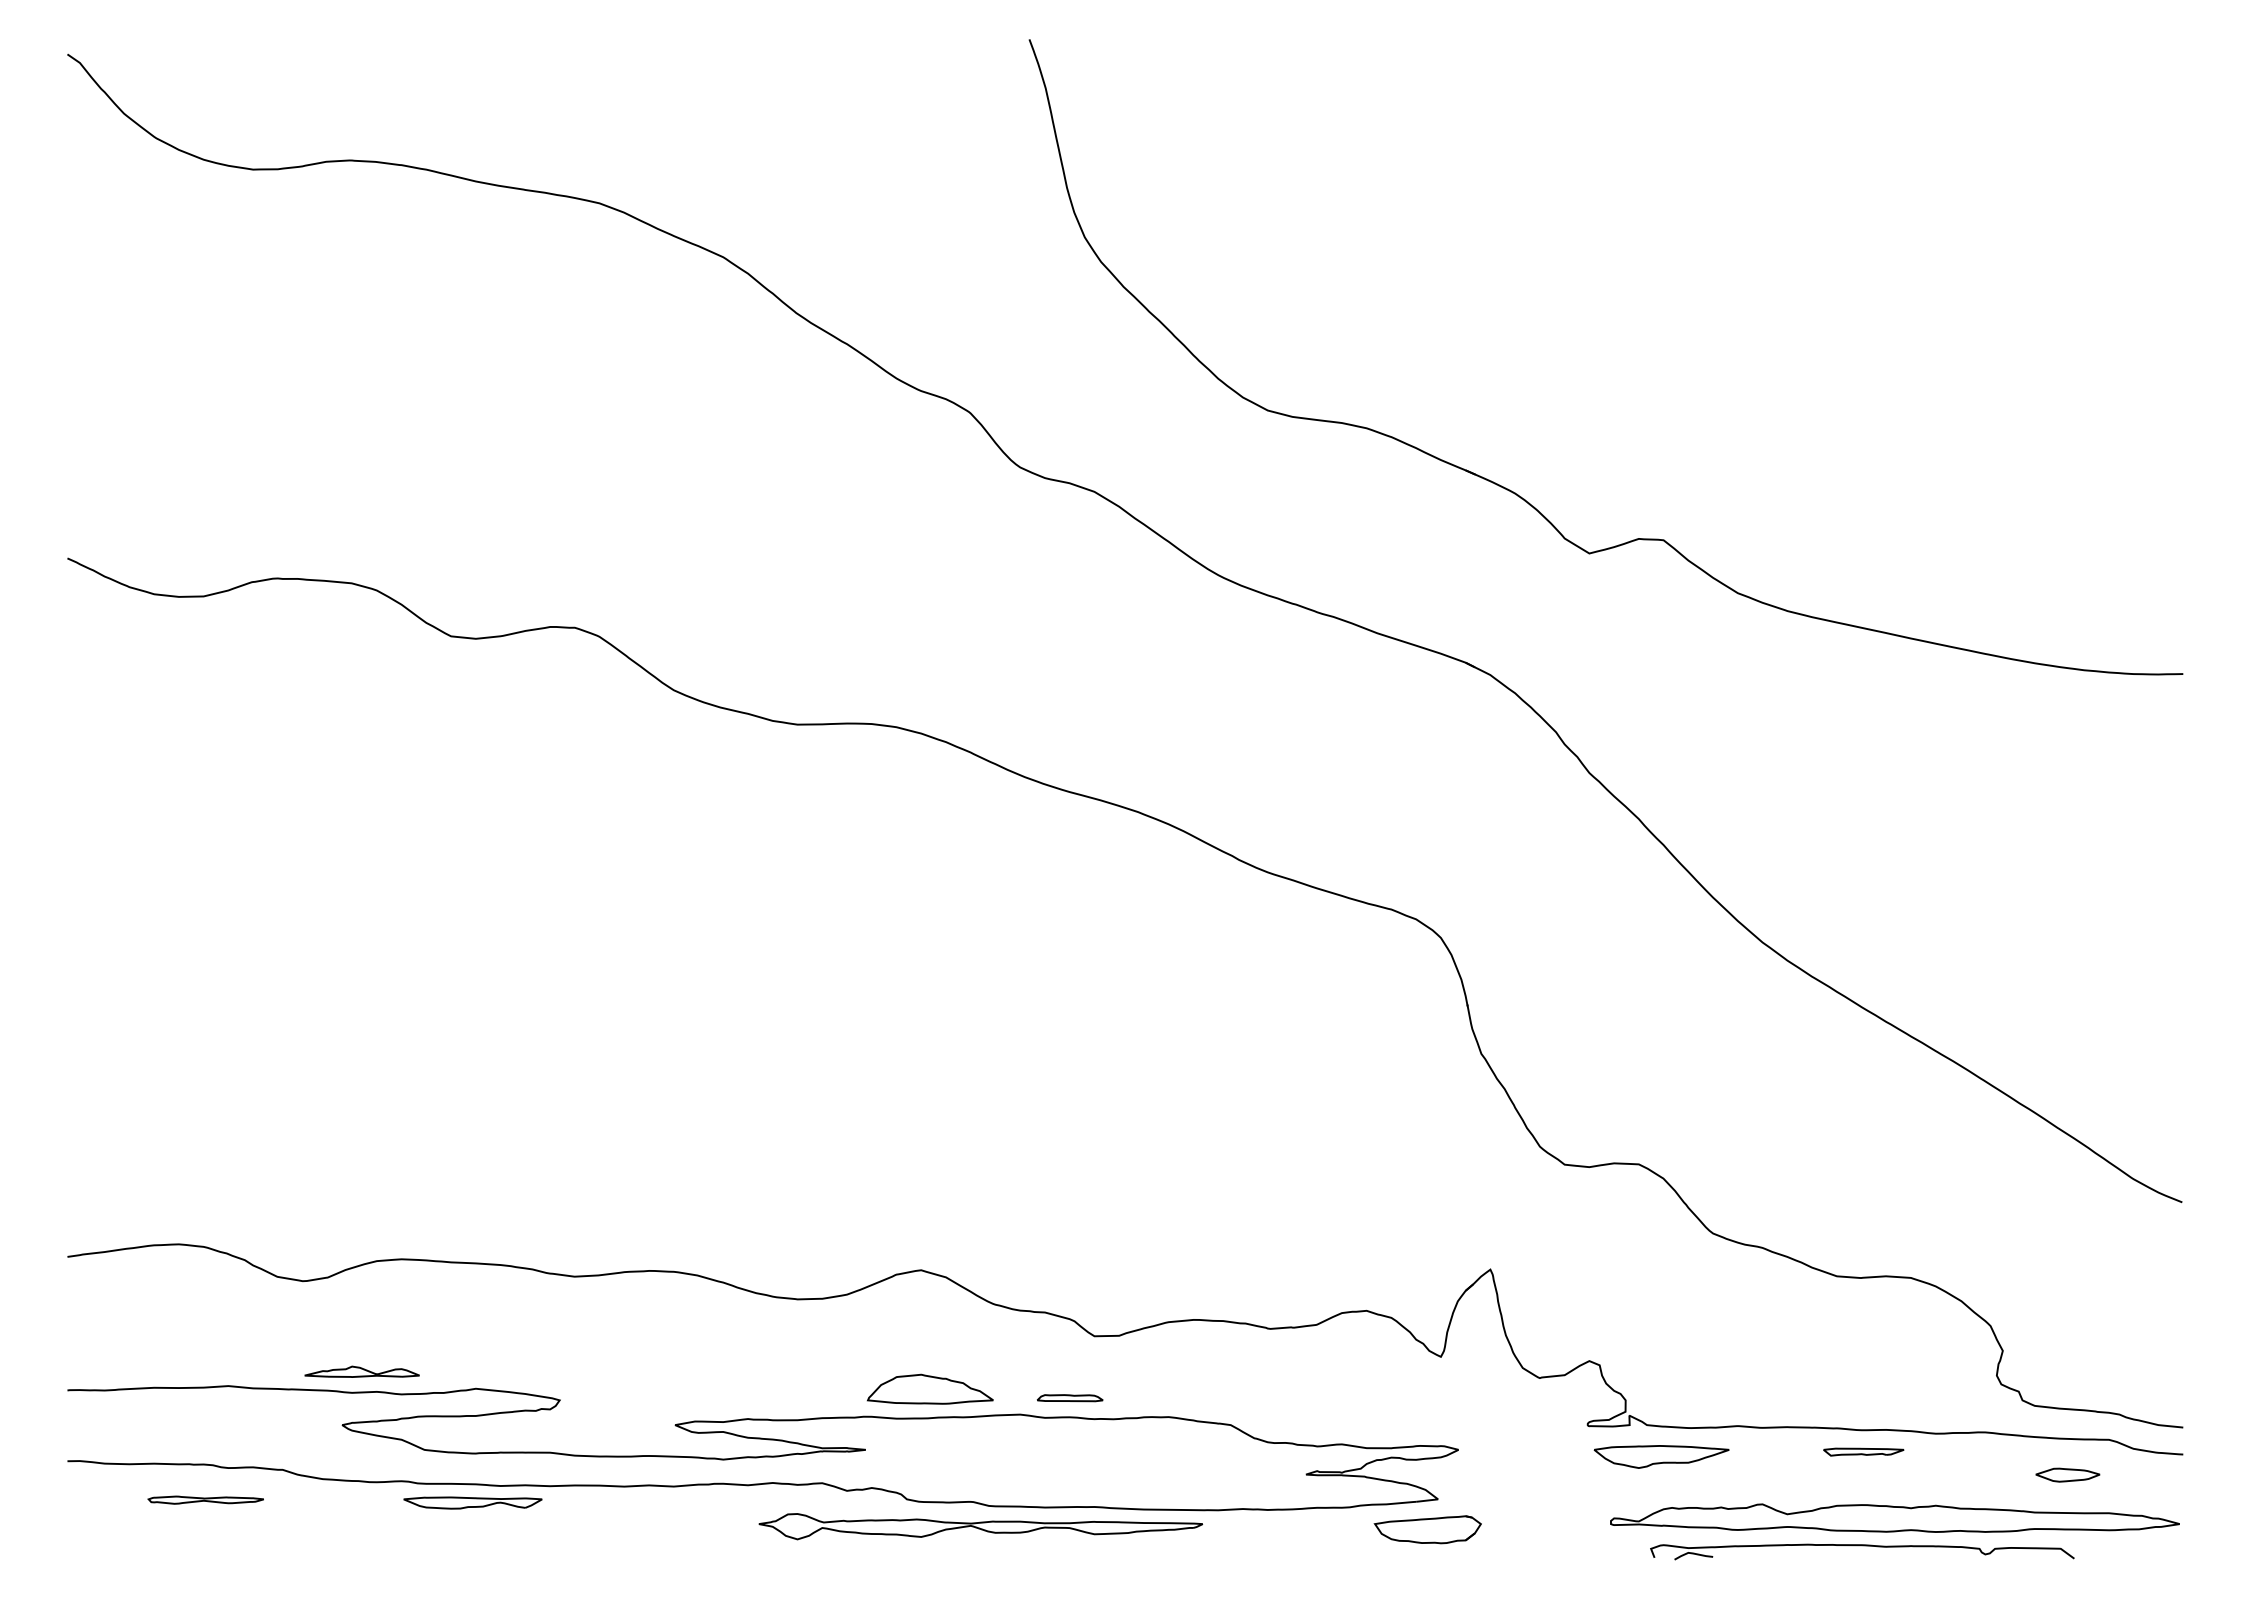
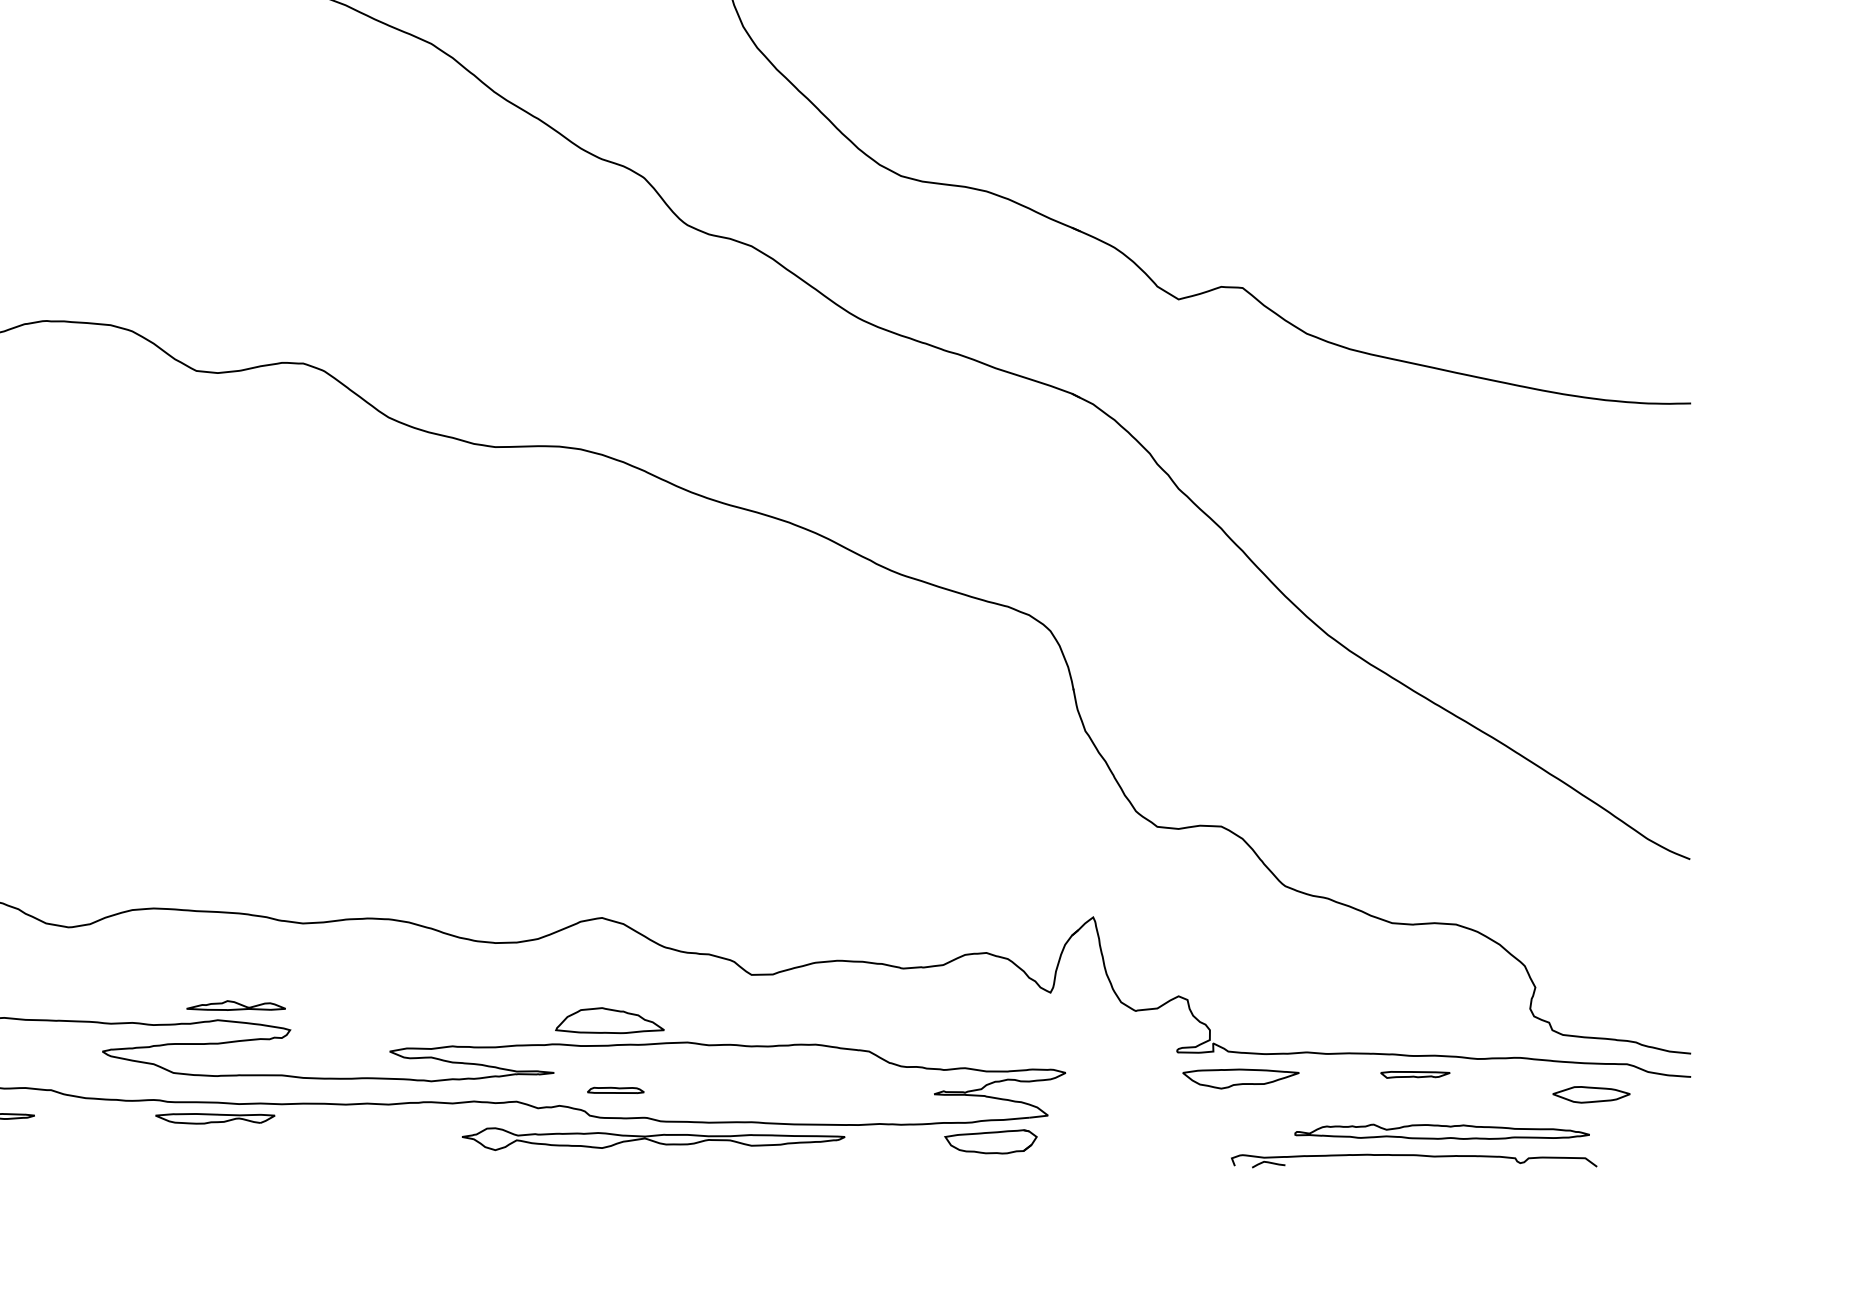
part: (361, 1371) -> (235, 1005), moved
part: (1069, 1398) -> (615, 1090), moved
part: (2067, 1474) -> (1591, 1094), size x1.4
part: (1894, 1517) -> (1441, 1131), size x0.6
part: (1427, 1529) -> (990, 1141), moved

